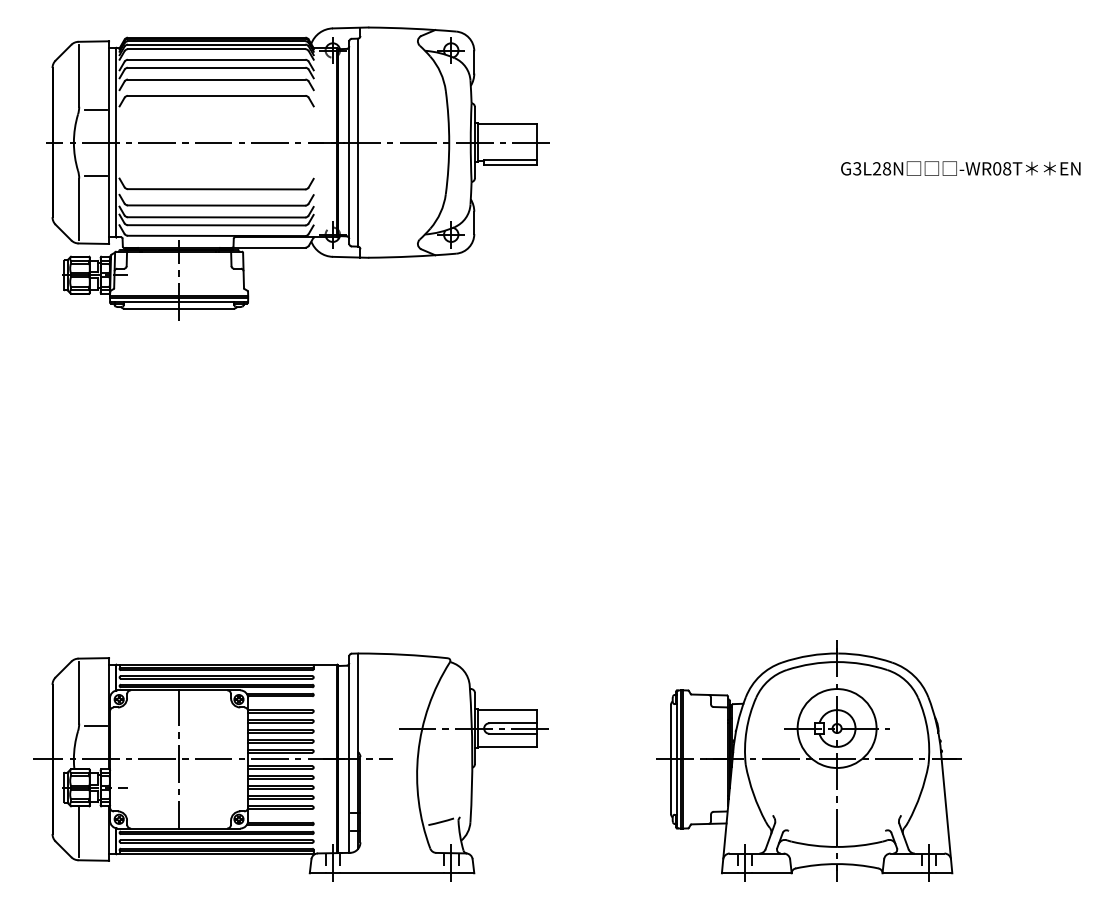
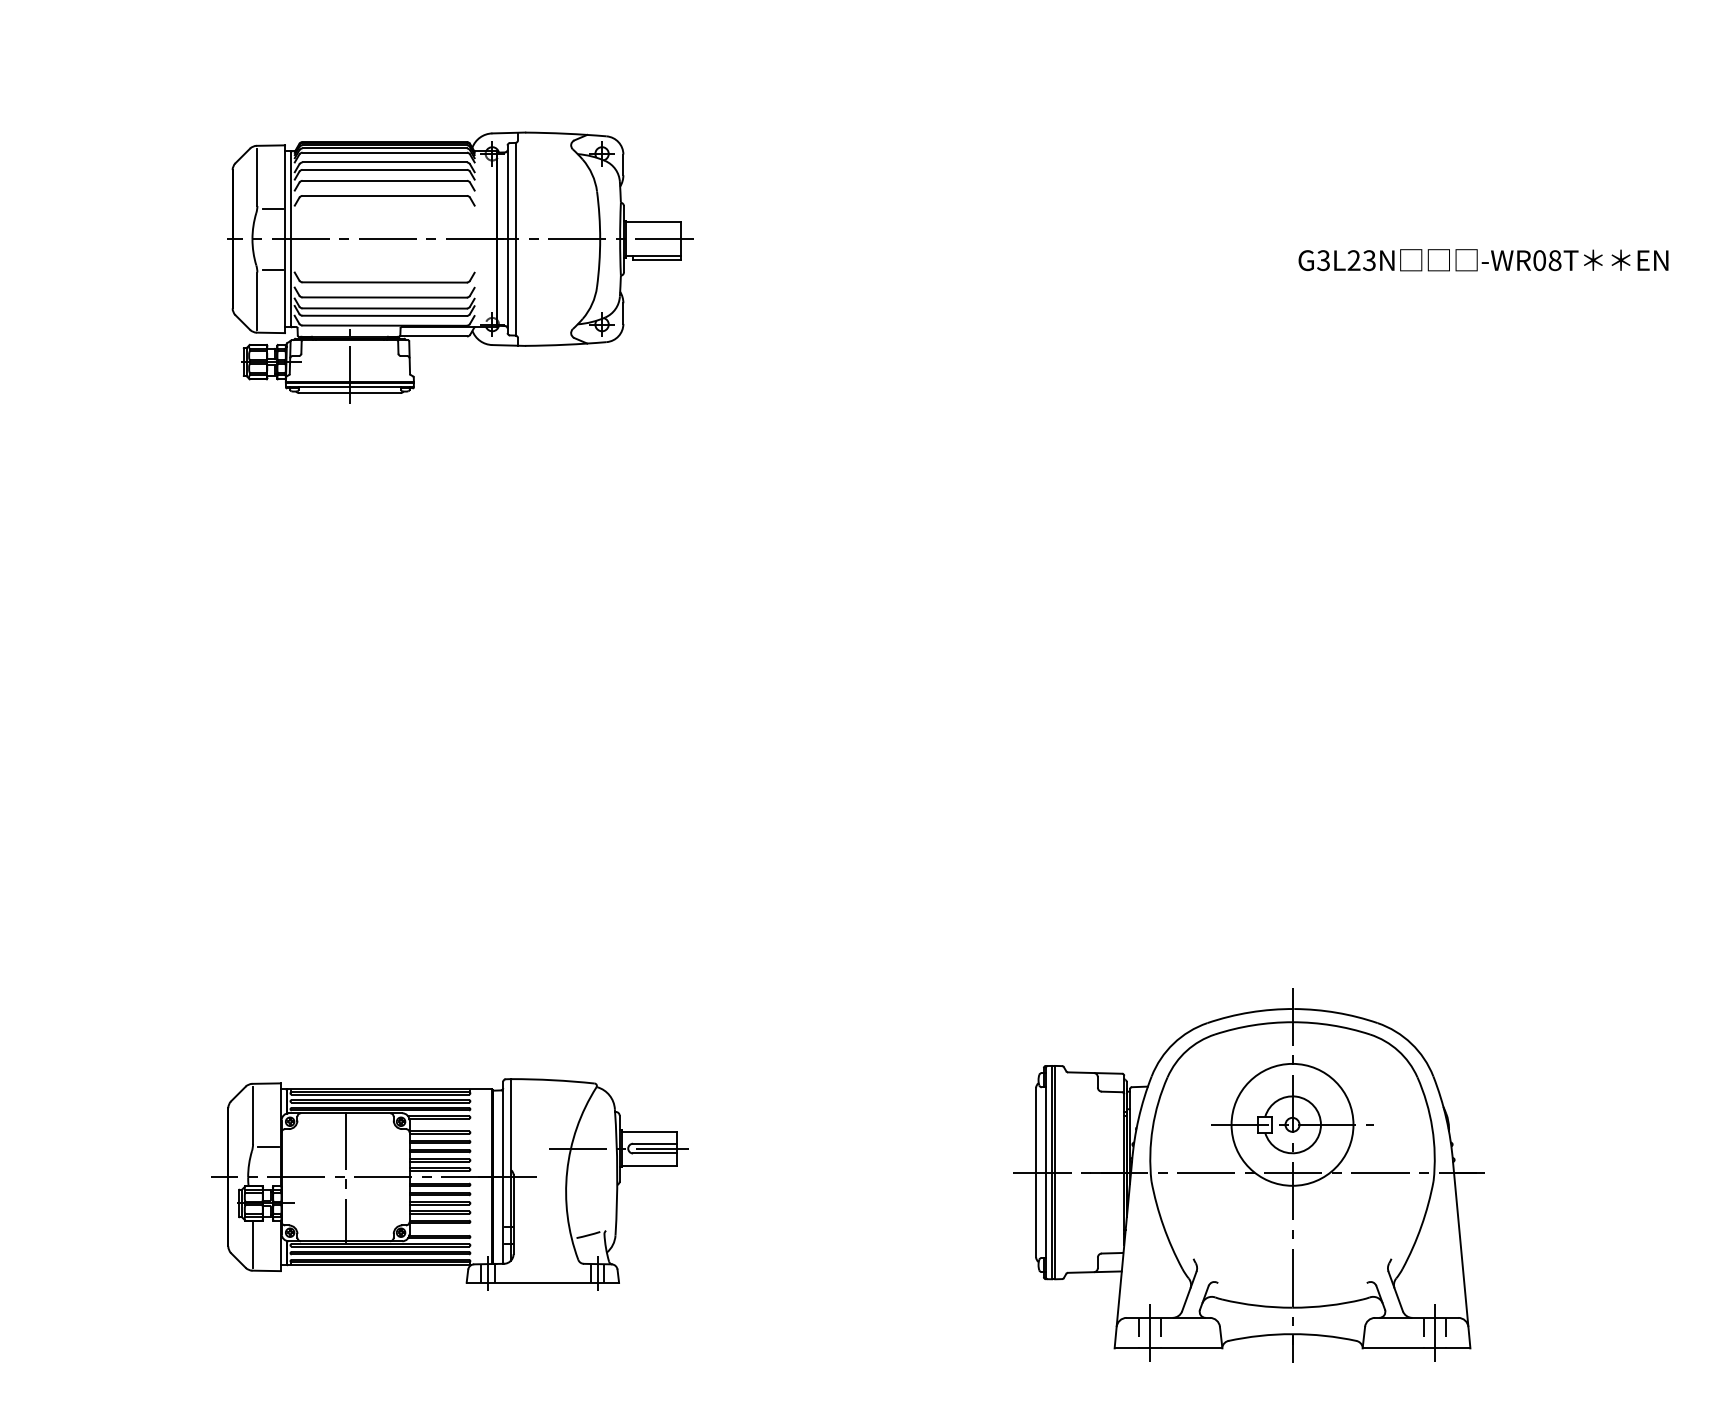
text: (886, 168) -> (1368, 260), G3L28N -> G3L23N
part: (297, 173) -> (459, 267), size x0.6
part: (290, 766) -> (448, 1183), size x0.6

